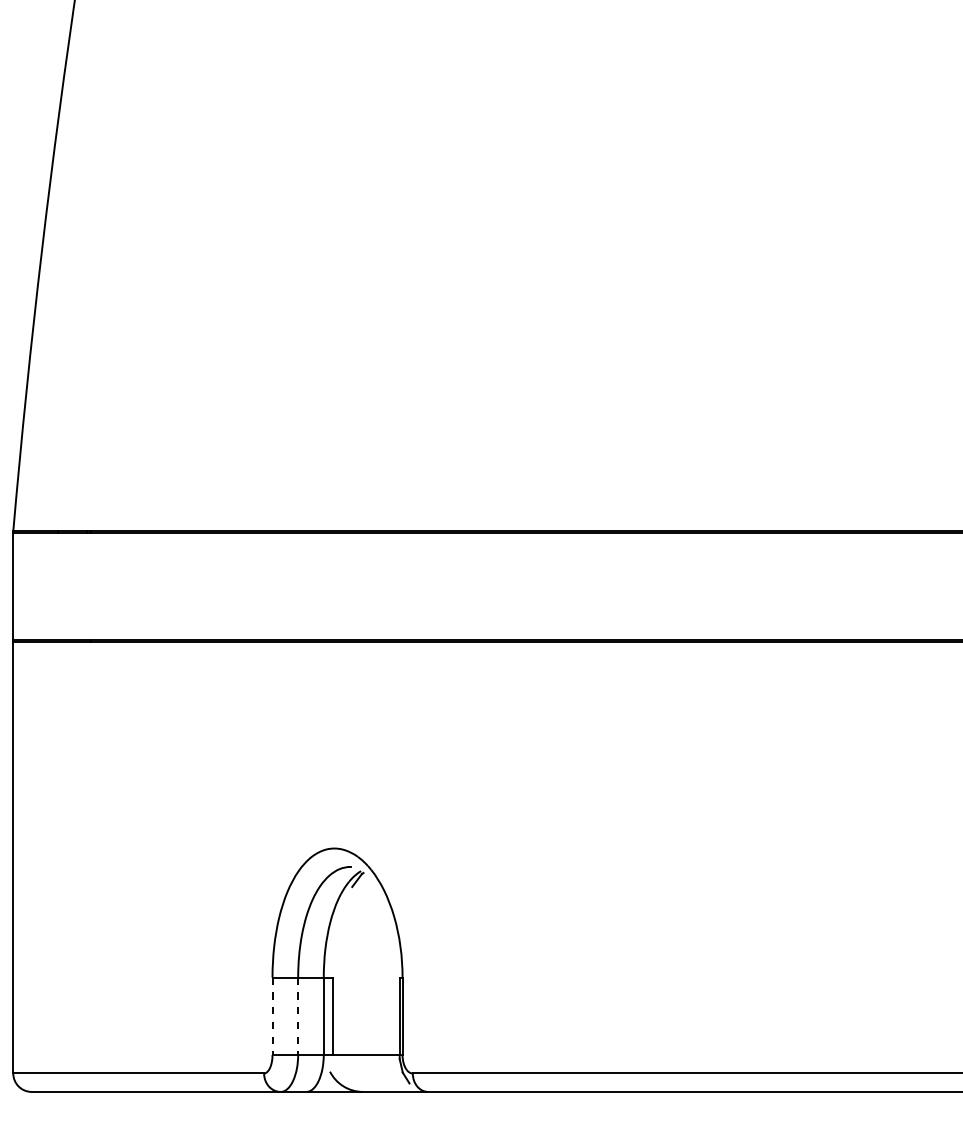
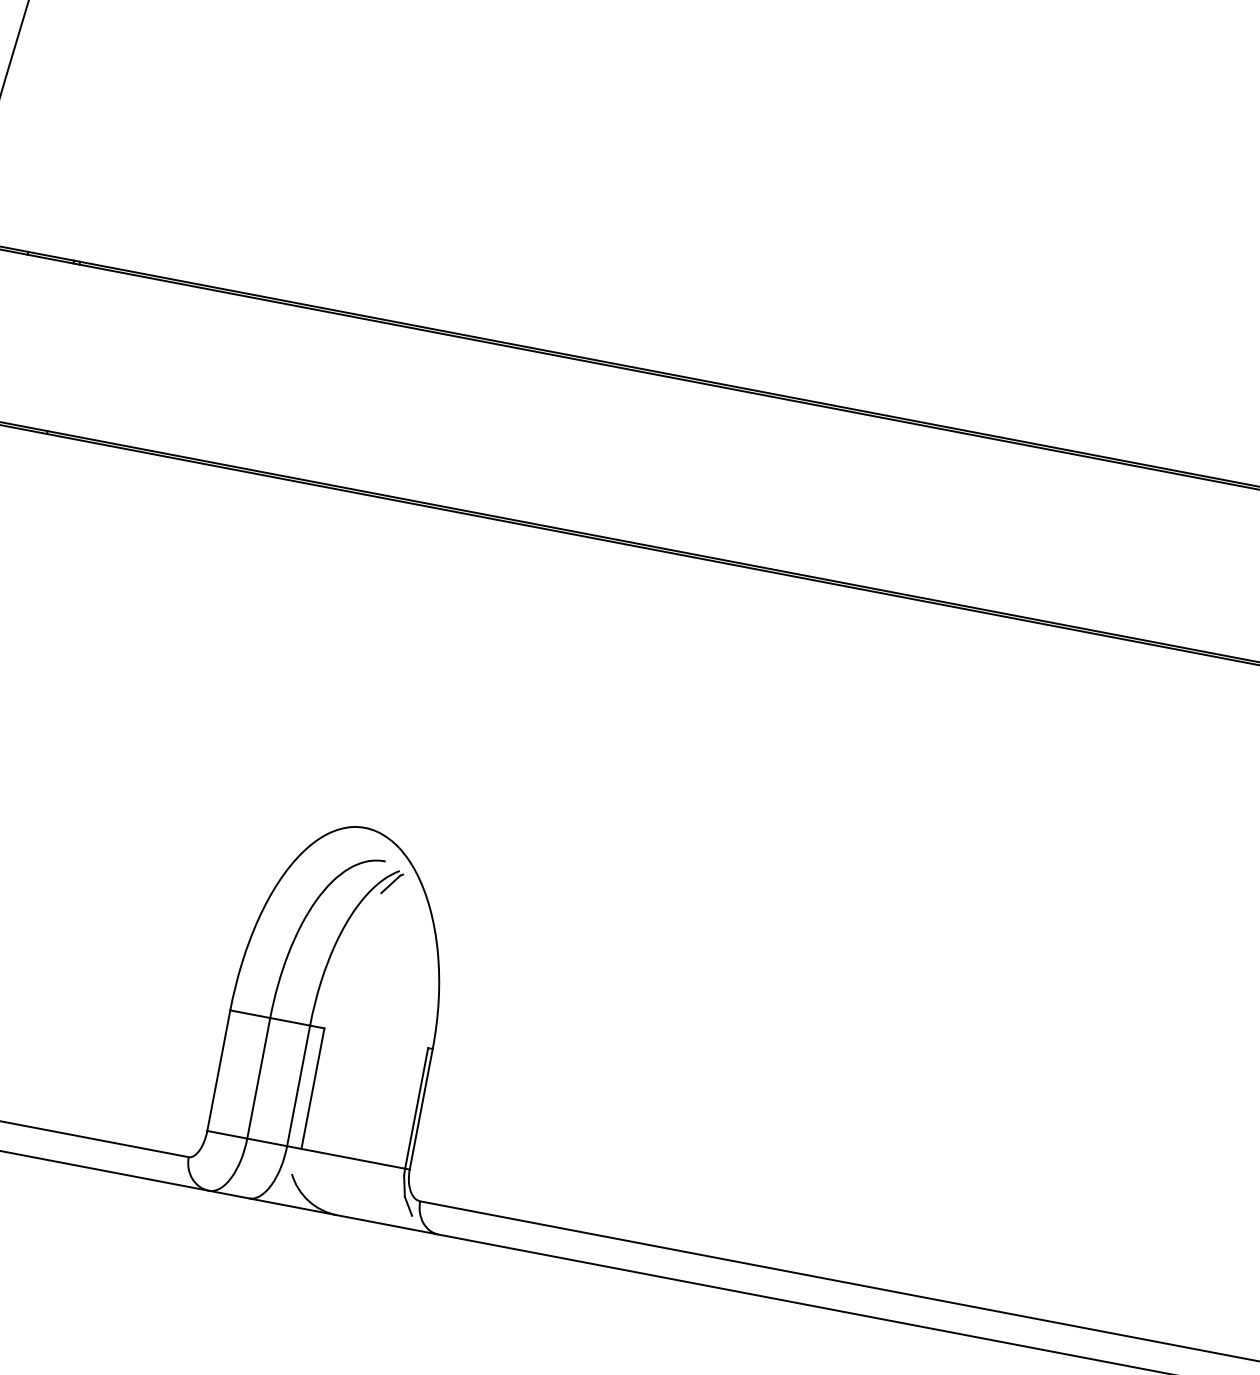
line: (272, 1016) -> (218, 1070), dashed -> solid
line: (298, 1016) -> (259, 1078), dashed -> solid

